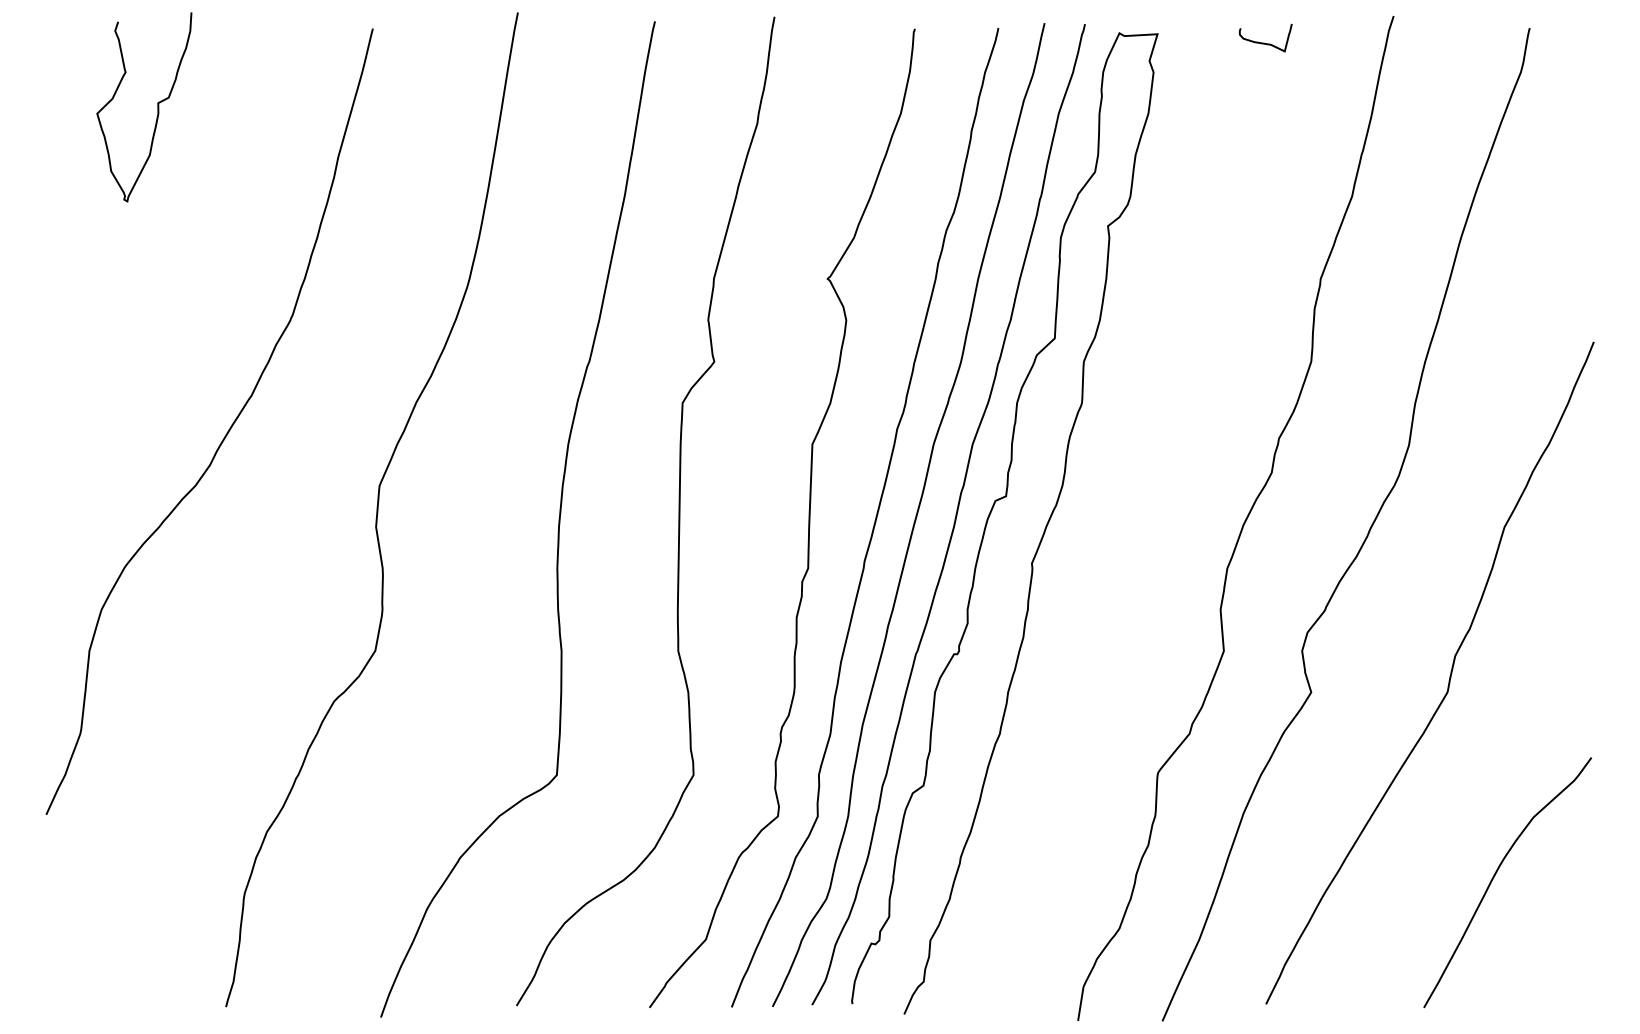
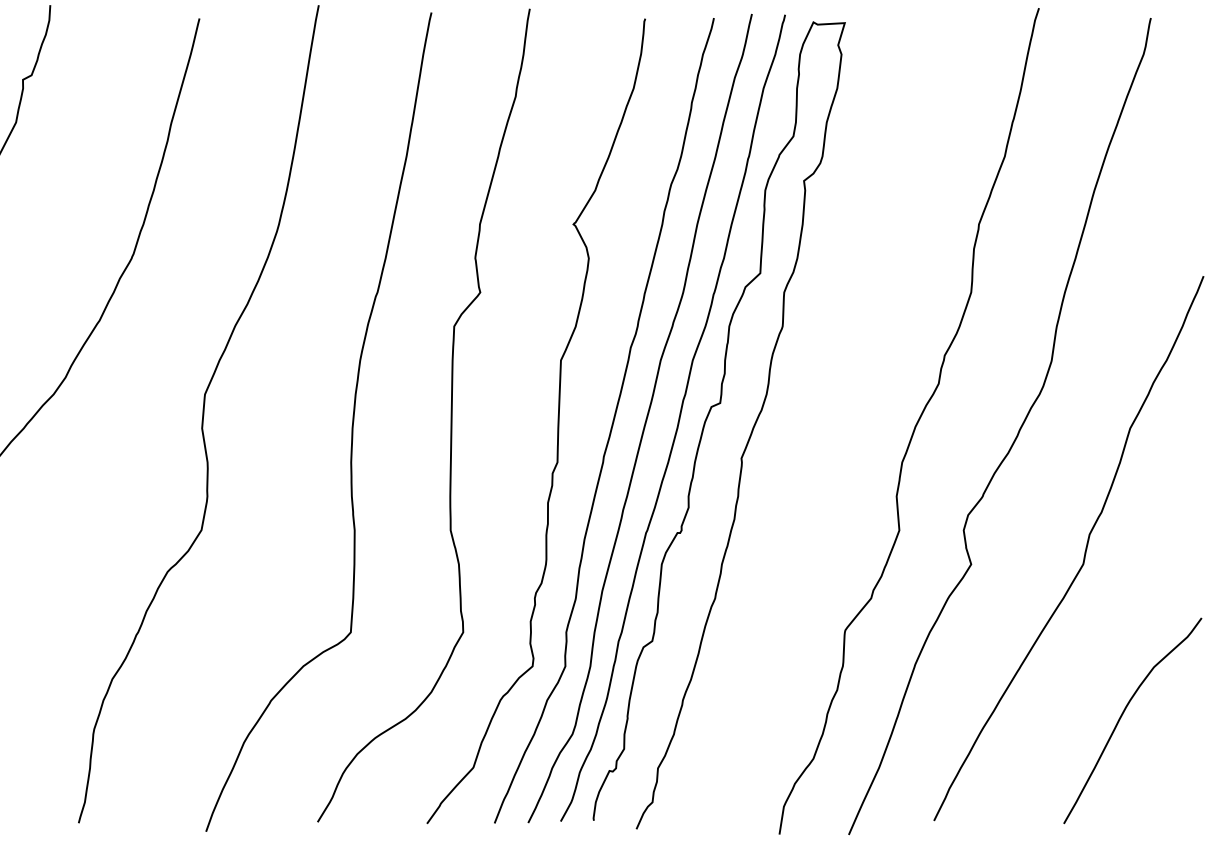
curve: (1264, 42) -> (932, 29), removed

